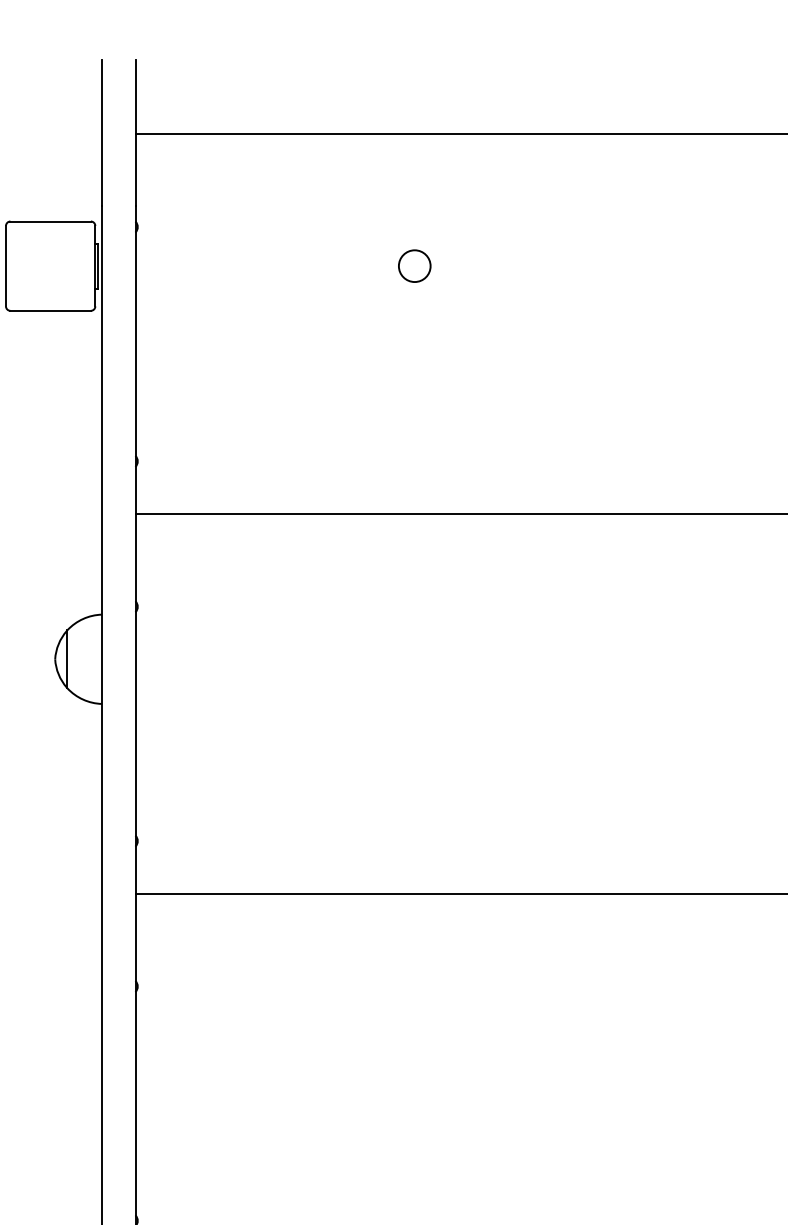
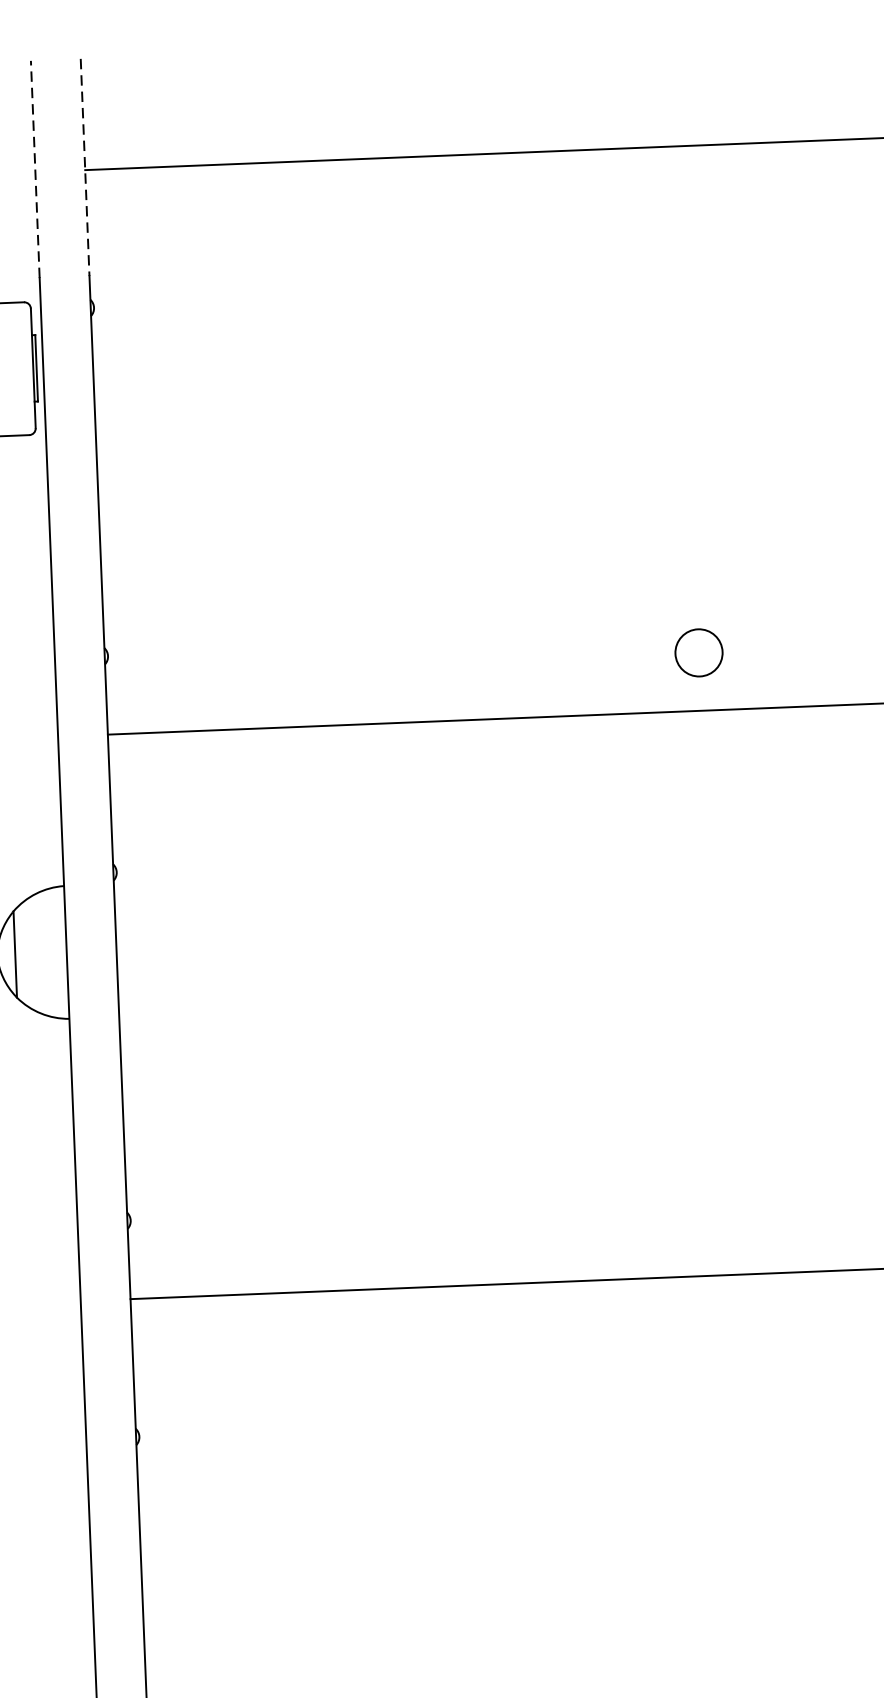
line: (102, 132) -> (35, 169), solid -> dashed
line: (135, 133) -> (85, 168), solid -> dashed
circle: (414, 265) -> (698, 651), moved

